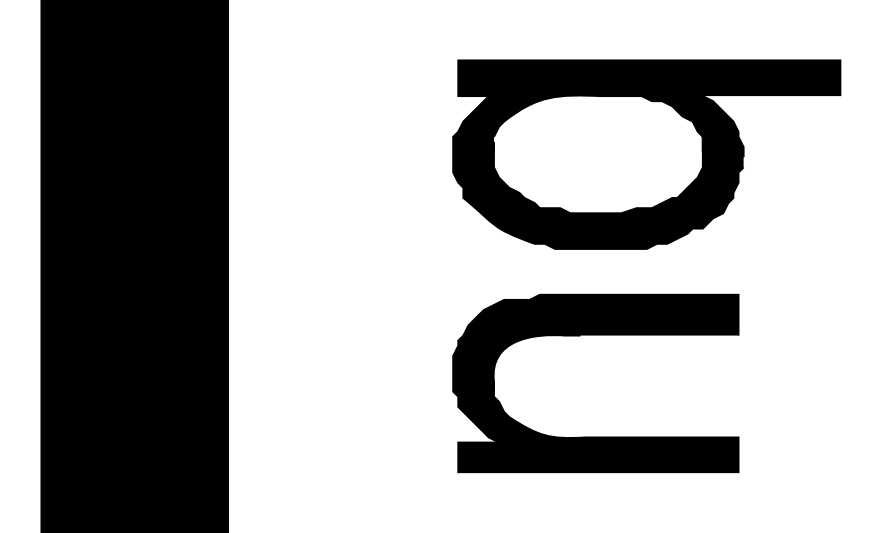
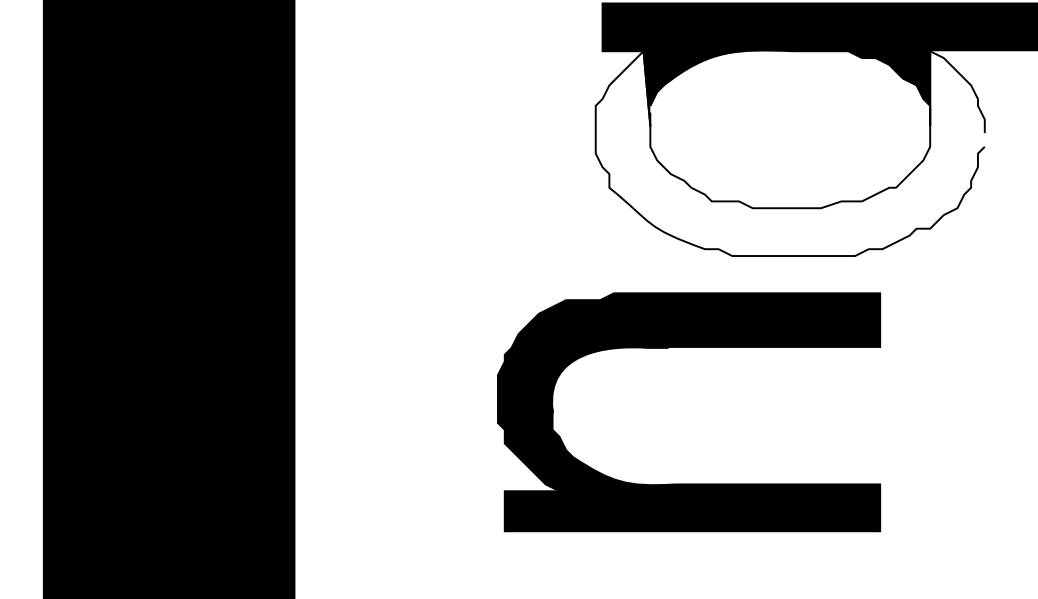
fill: (598, 172) -> (790, 153), removed
part: (595, 335) -> (688, 347), moved

